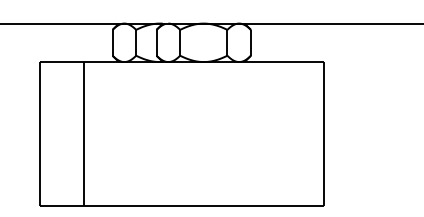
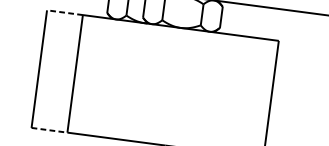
line: (61, 62) -> (64, 13), solid -> dashed
line: (61, 206) -> (49, 130), solid -> dashed

